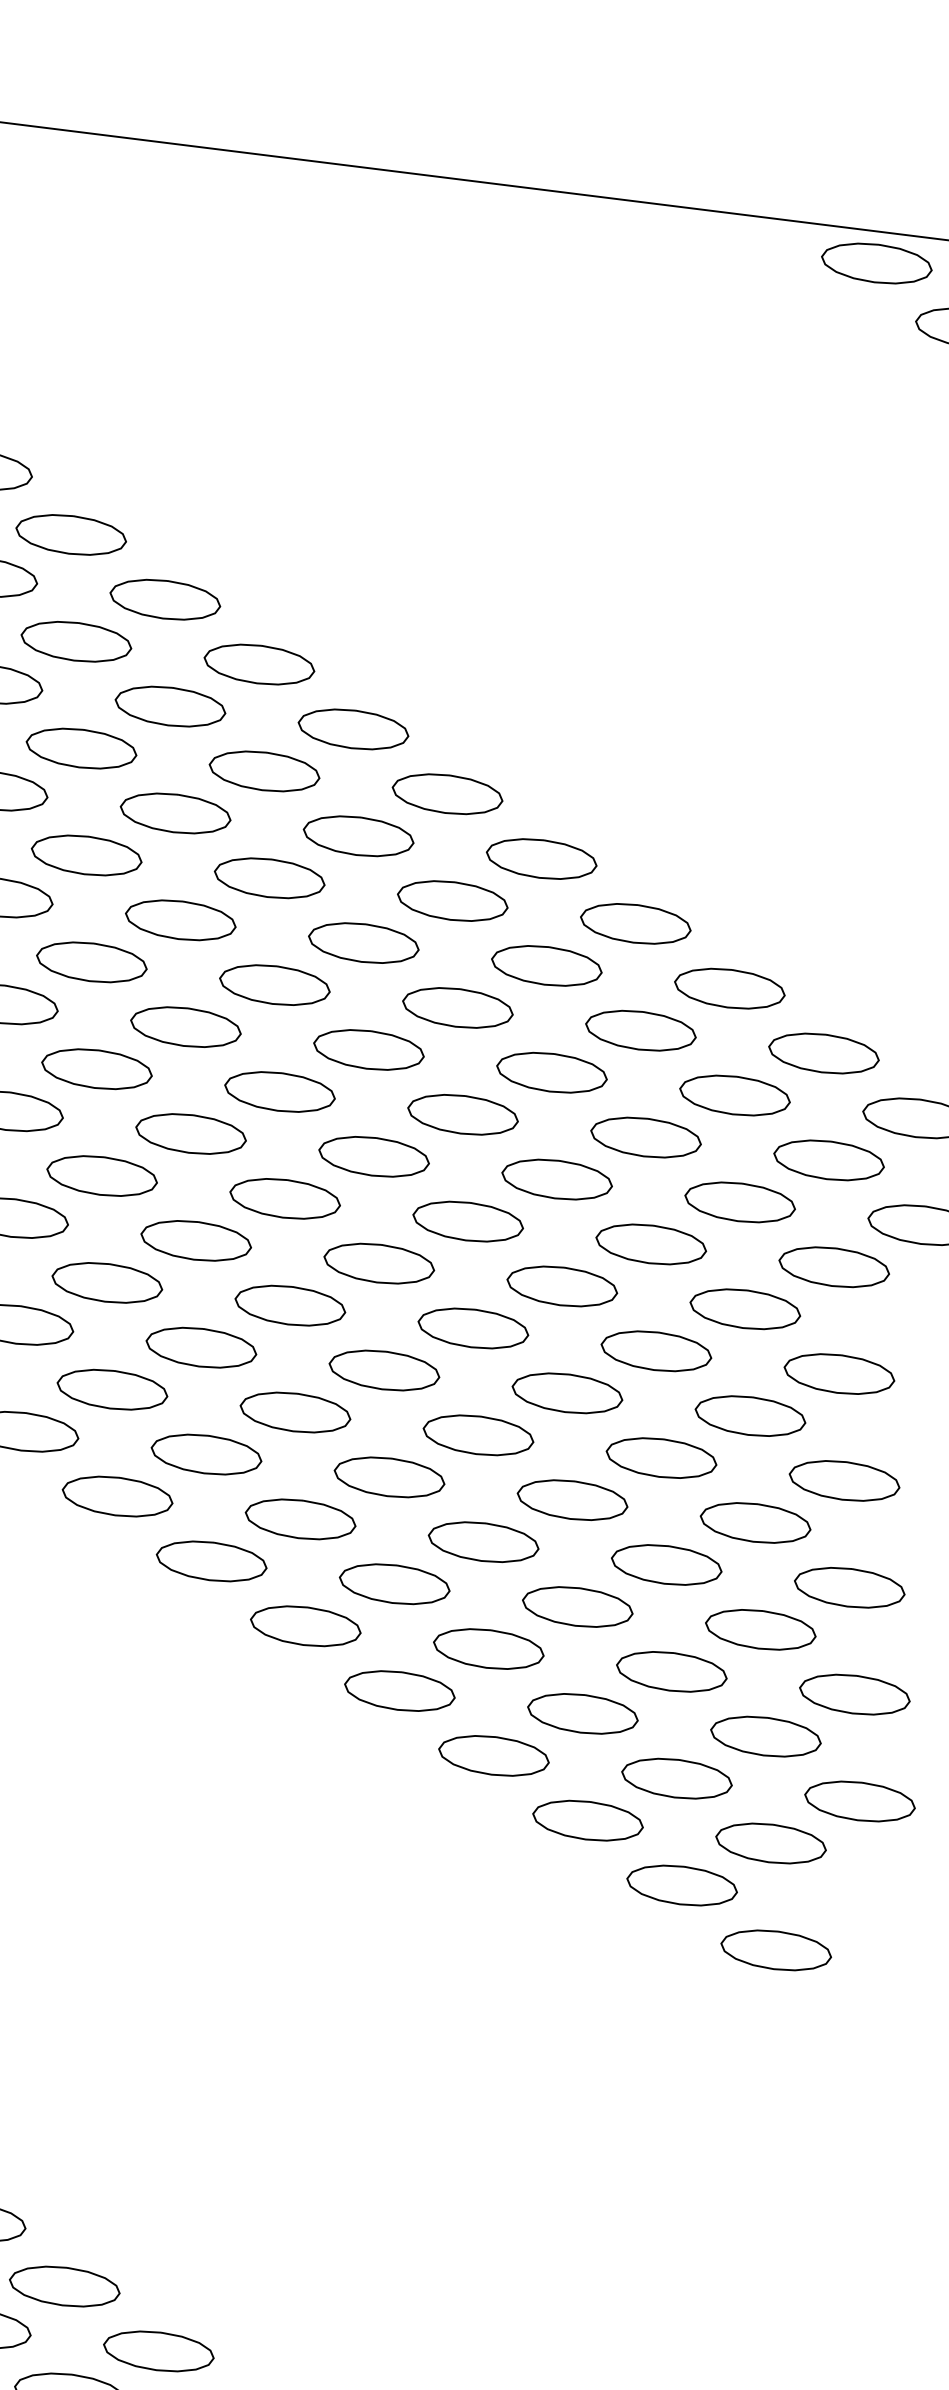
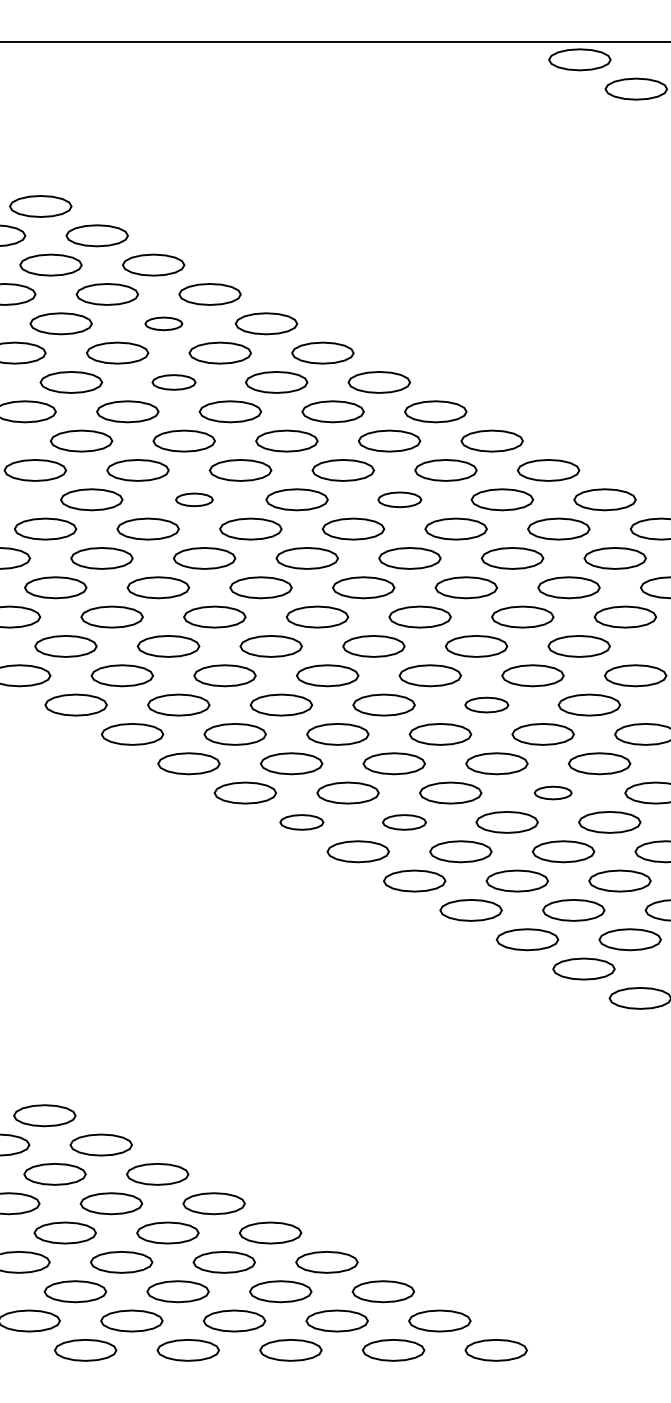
part: (75, 641) -> (163, 323), size x0.6
part: (80, 748) -> (173, 382), size x0.7
part: (92, 961) -> (194, 499), size x0.6
part: (457, 1007) -> (399, 499), size x0.7
part: (567, 1392) -> (486, 704), size x0.7
part: (211, 1561) -> (301, 822), size x0.7
part: (665, 1563) -> (552, 792), size x0.6
part: (394, 1584) -> (404, 822), size x0.7

